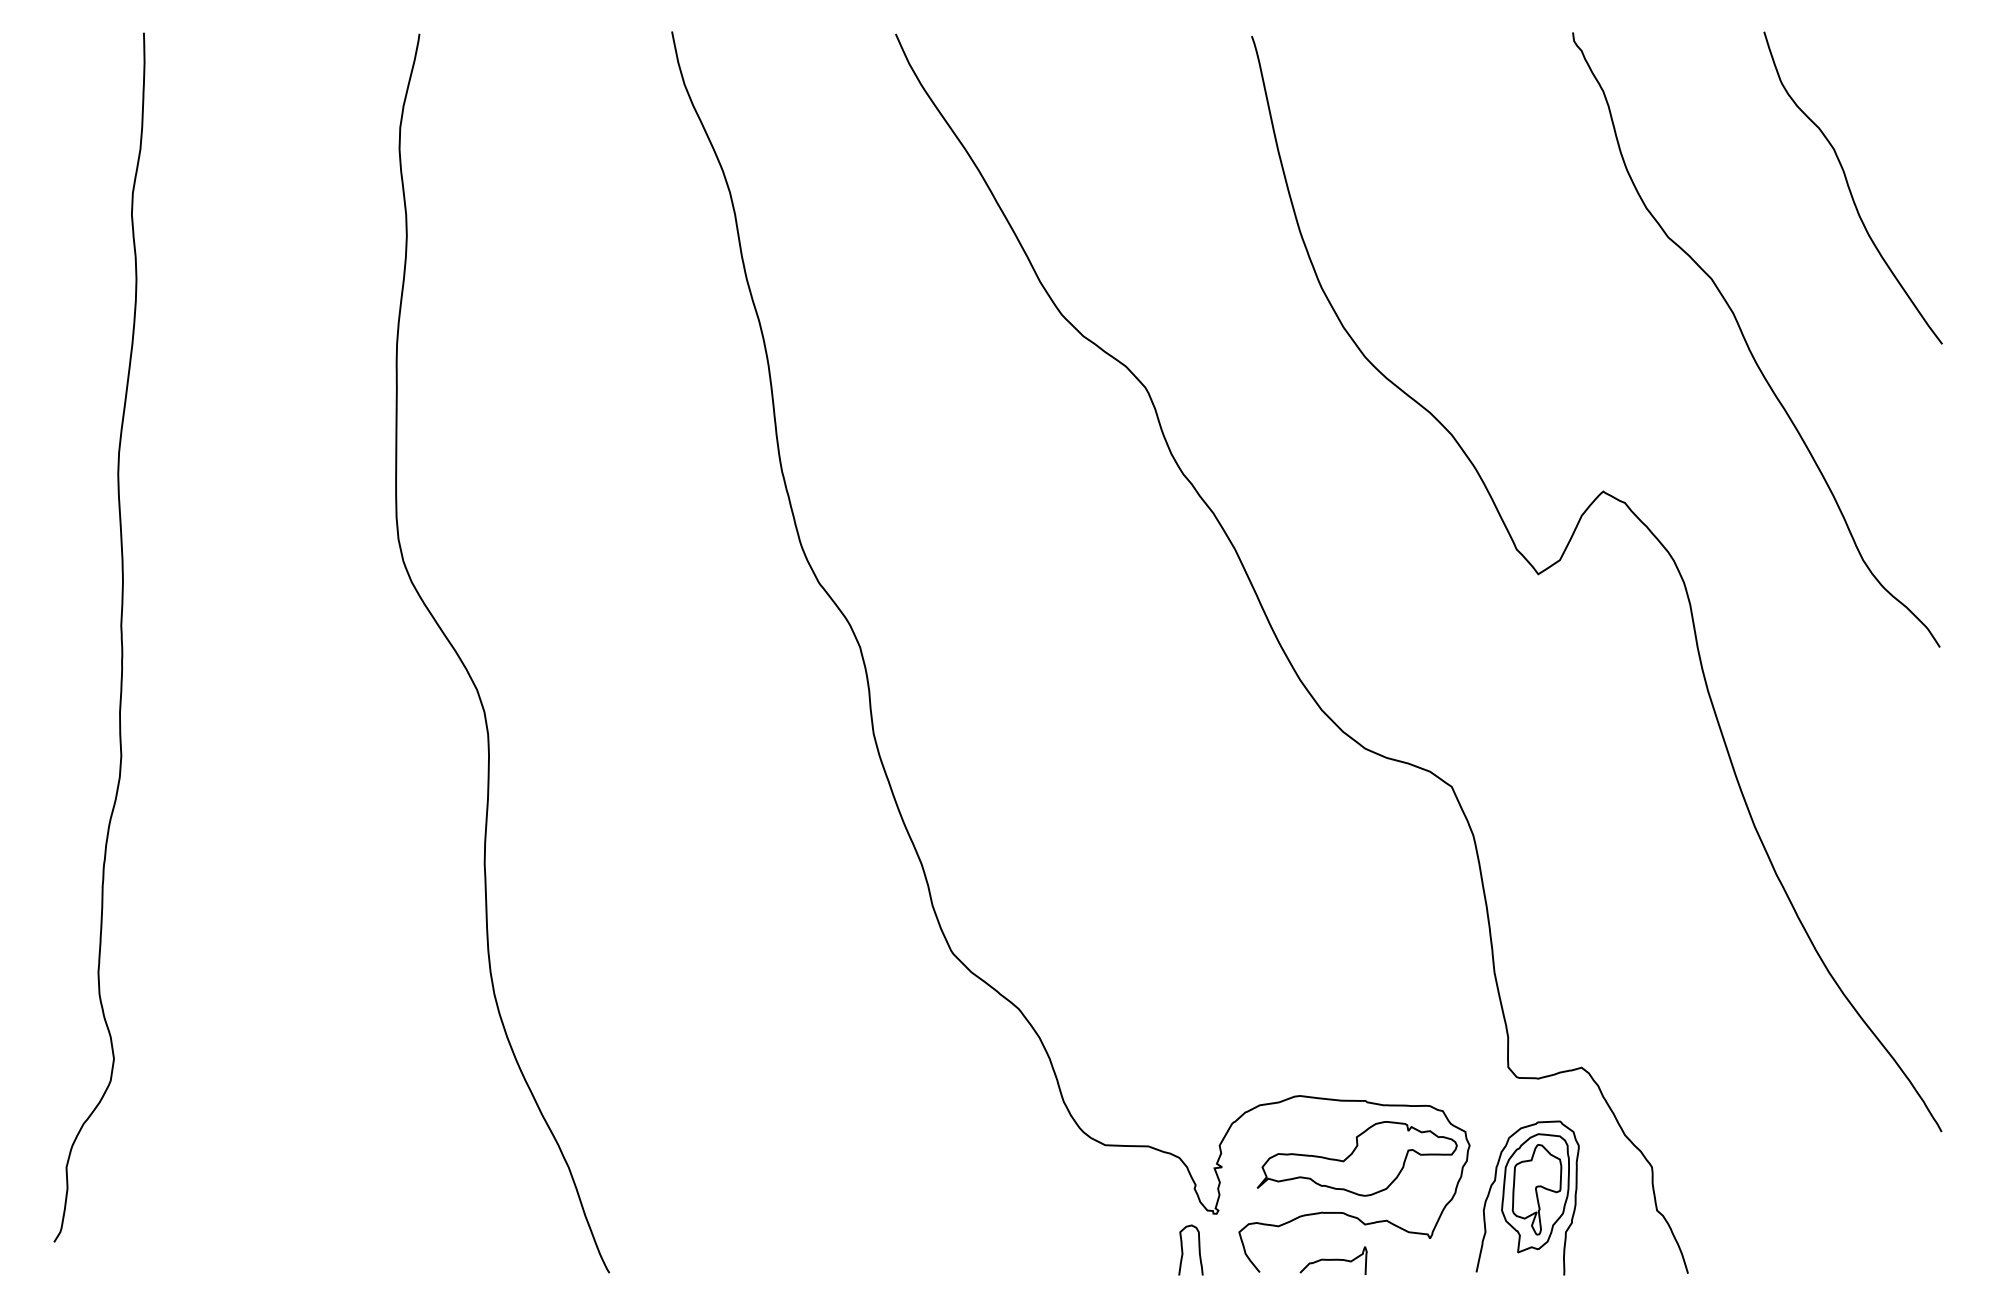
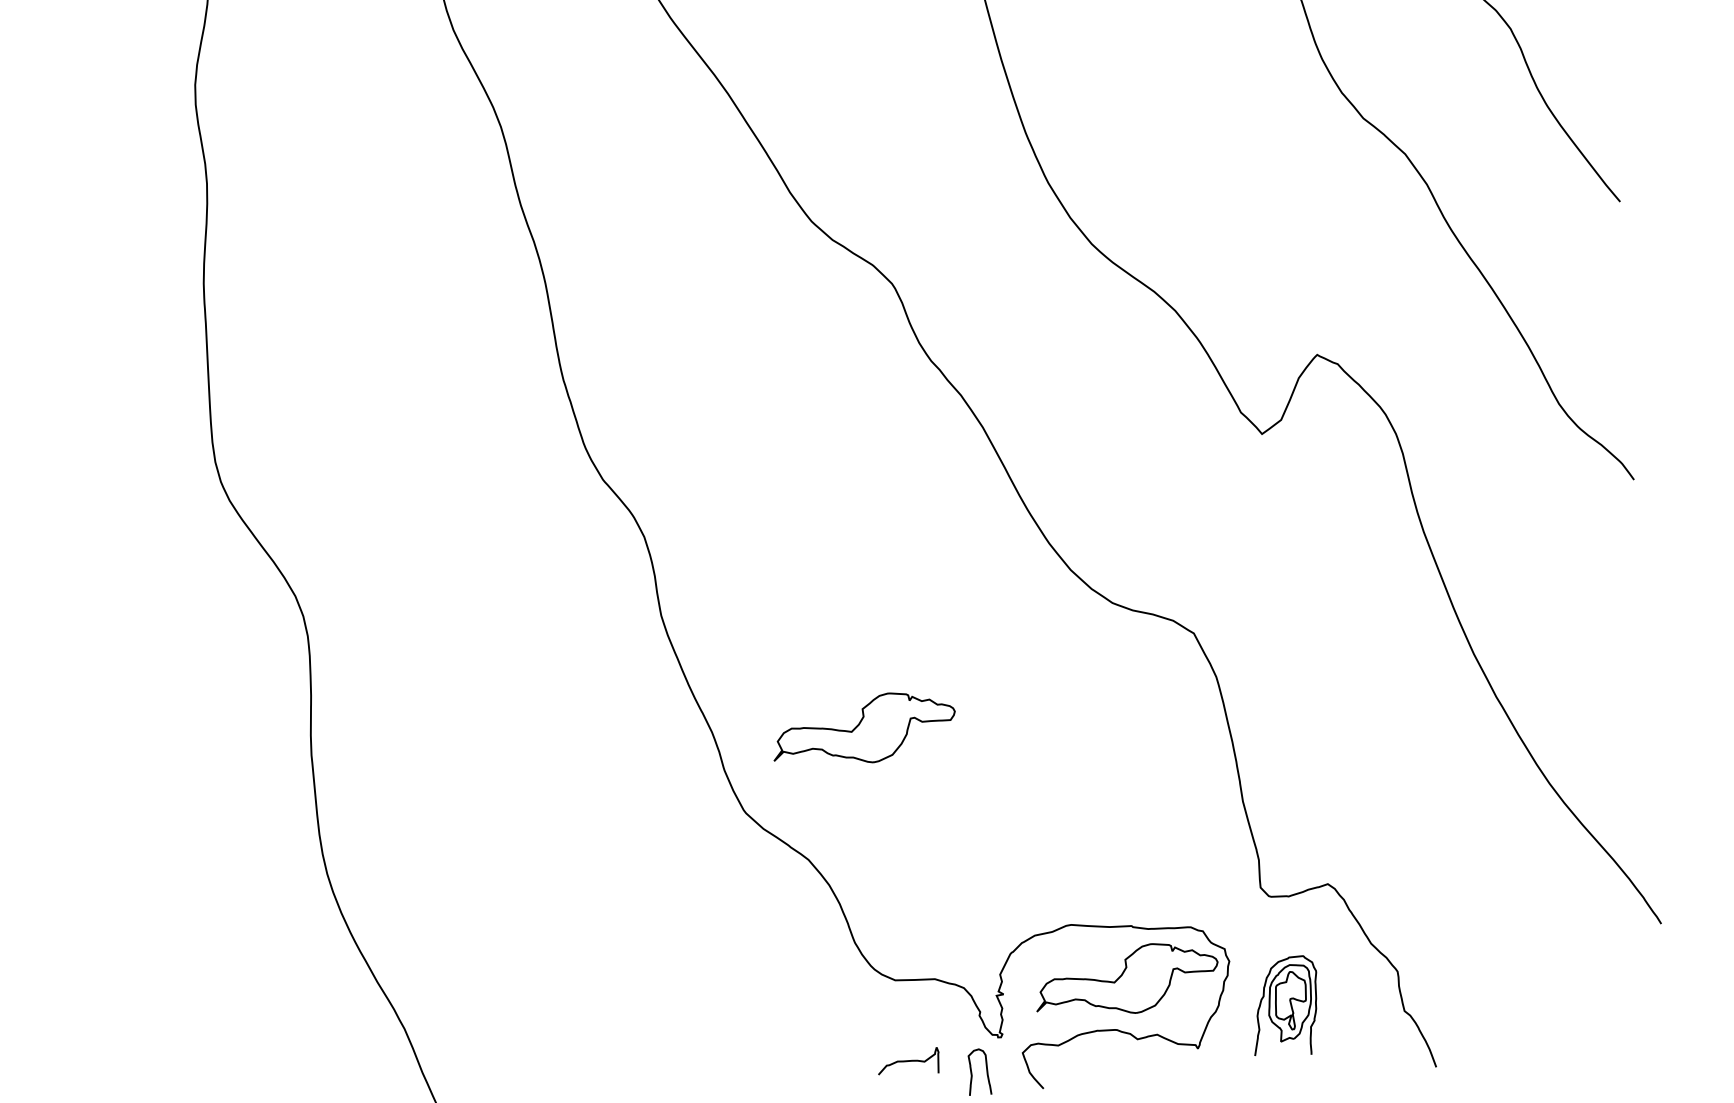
part: (1086, 869) -> (863, 728), added
part: (1527, 1197) -> (1285, 1005), size x0.7
curve: (1333, 1260) -> (908, 1061), moved

